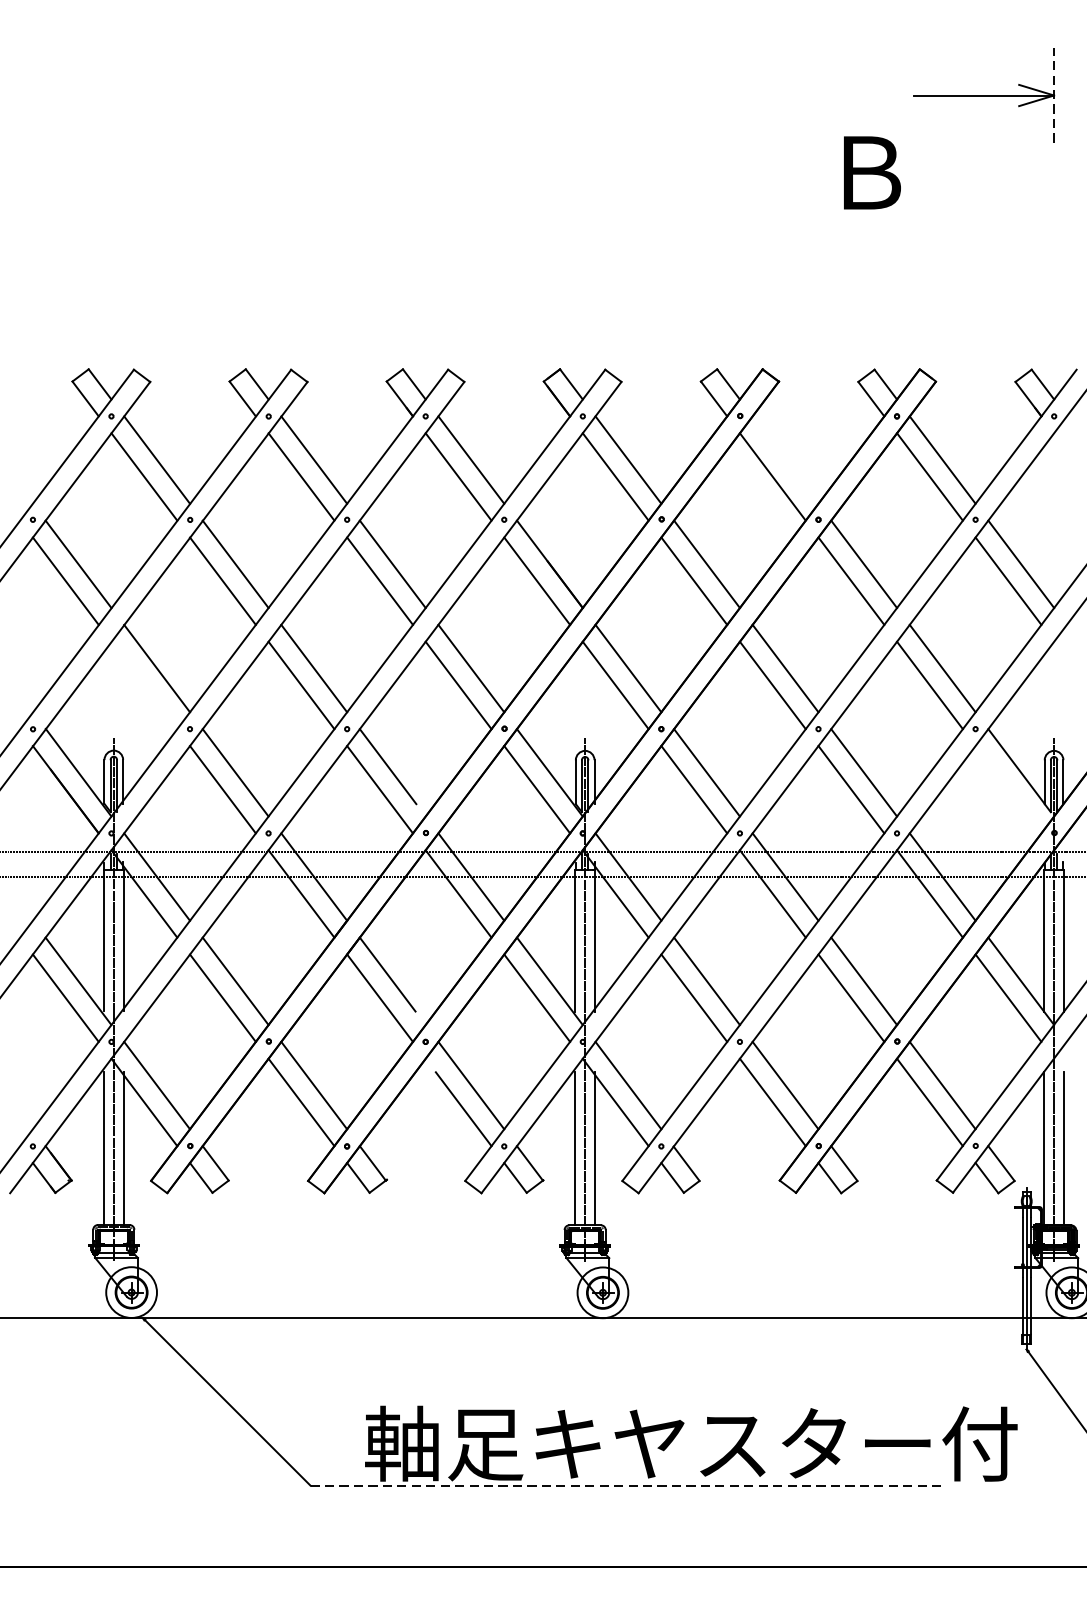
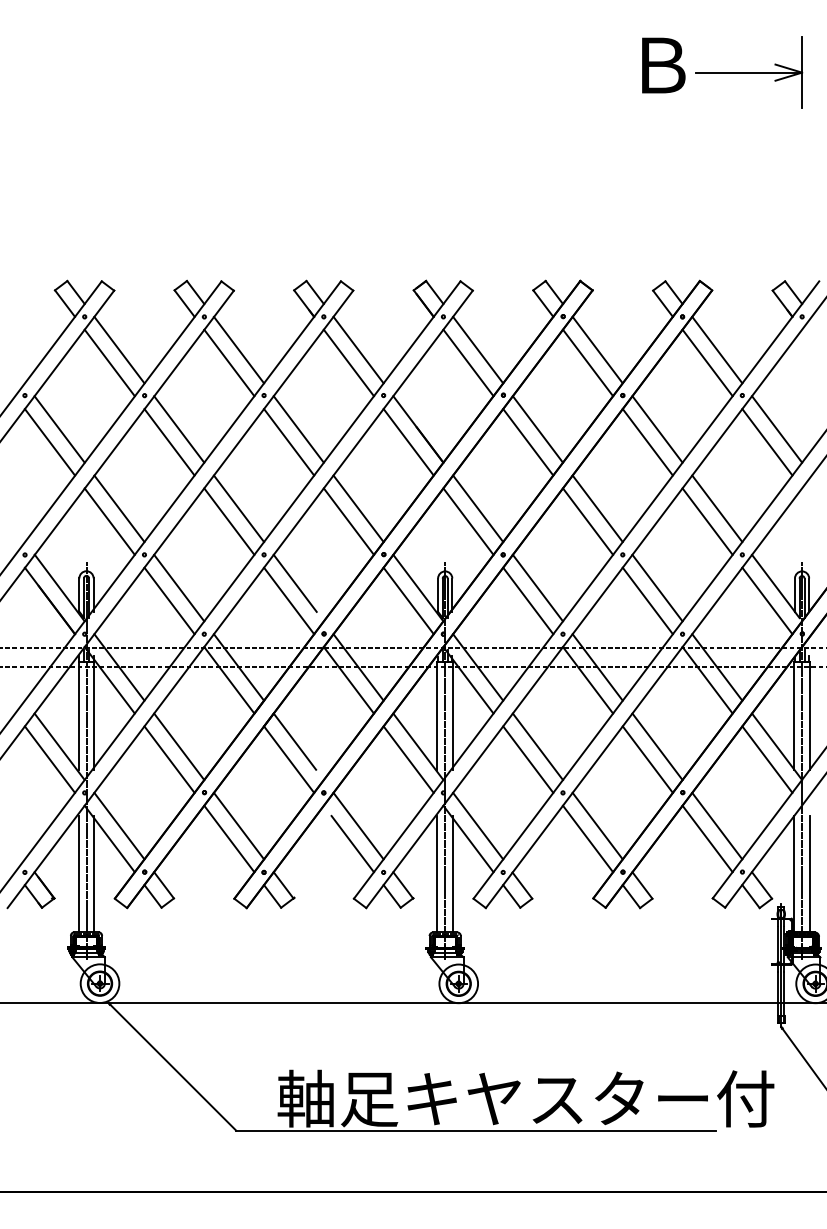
line: (1054, 95) -> (802, 72), dashed -> solid
text: (872, 172) -> (663, 65), moved
line: (785, 459) -> (597, 349), added
line: (144, 685) -> (109, 521), added
line: (1008, 789) -> (767, 600), added
line: (626, 1485) -> (476, 1130), dashed -> solid

